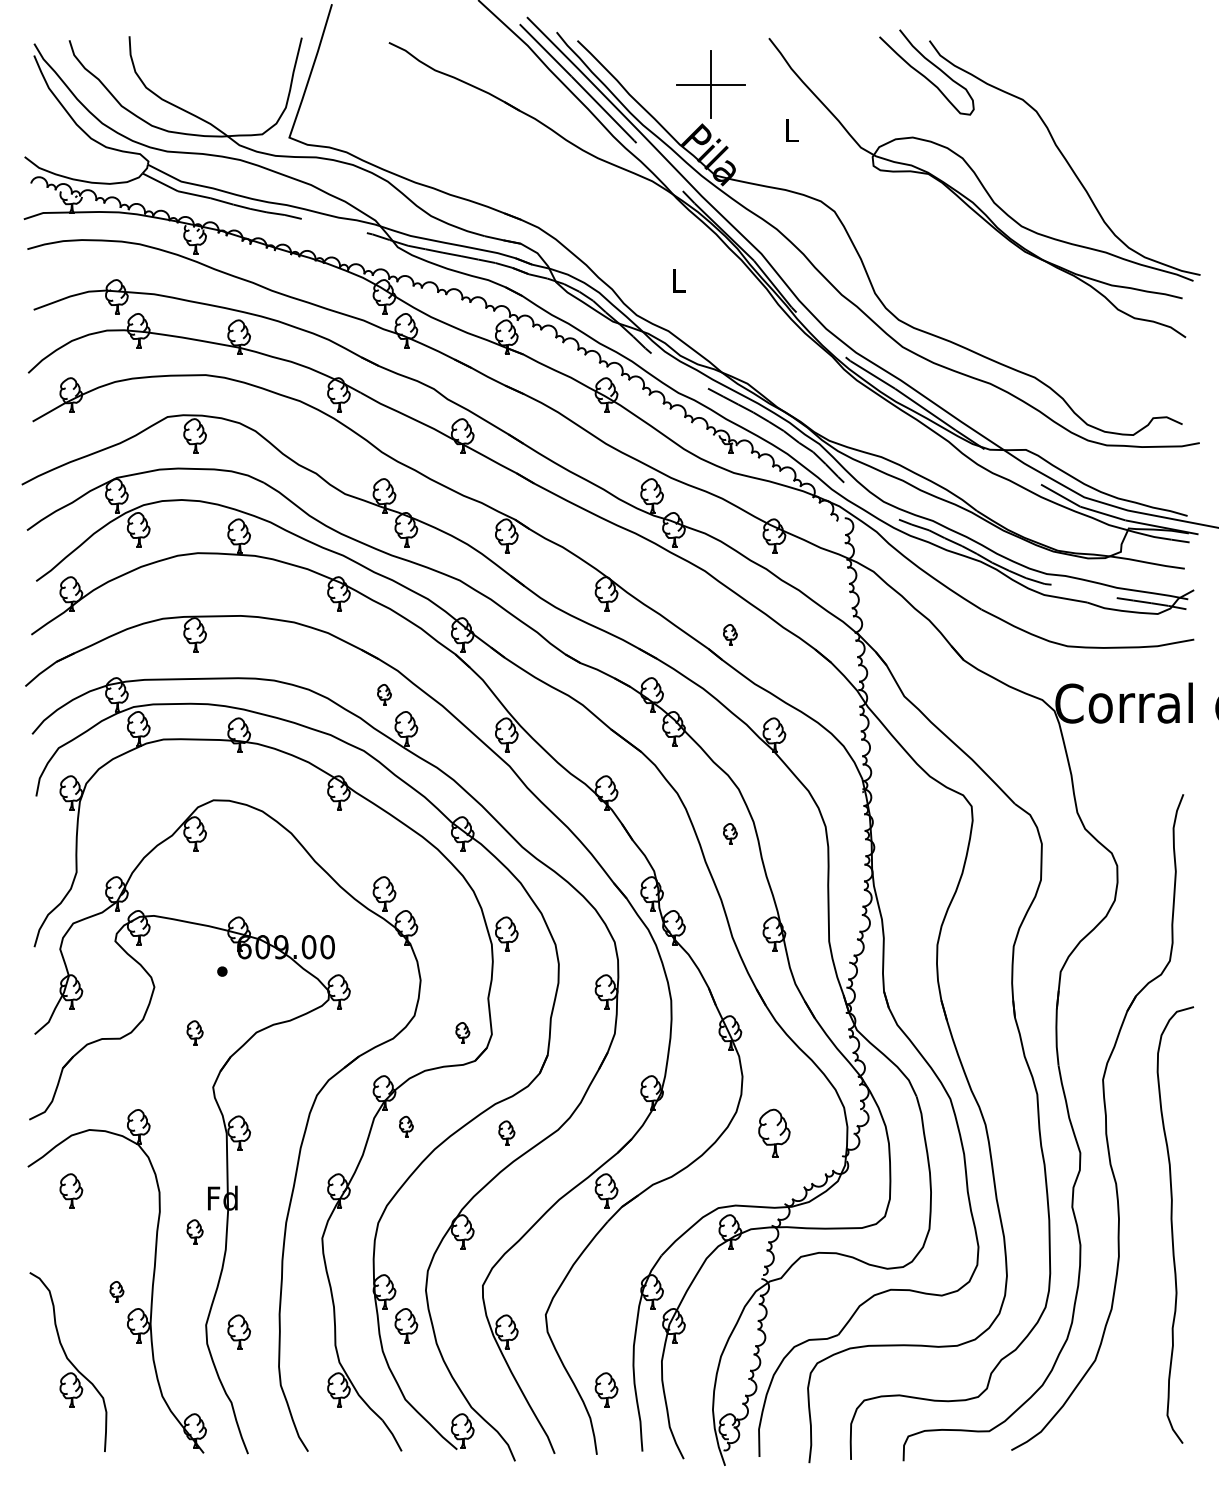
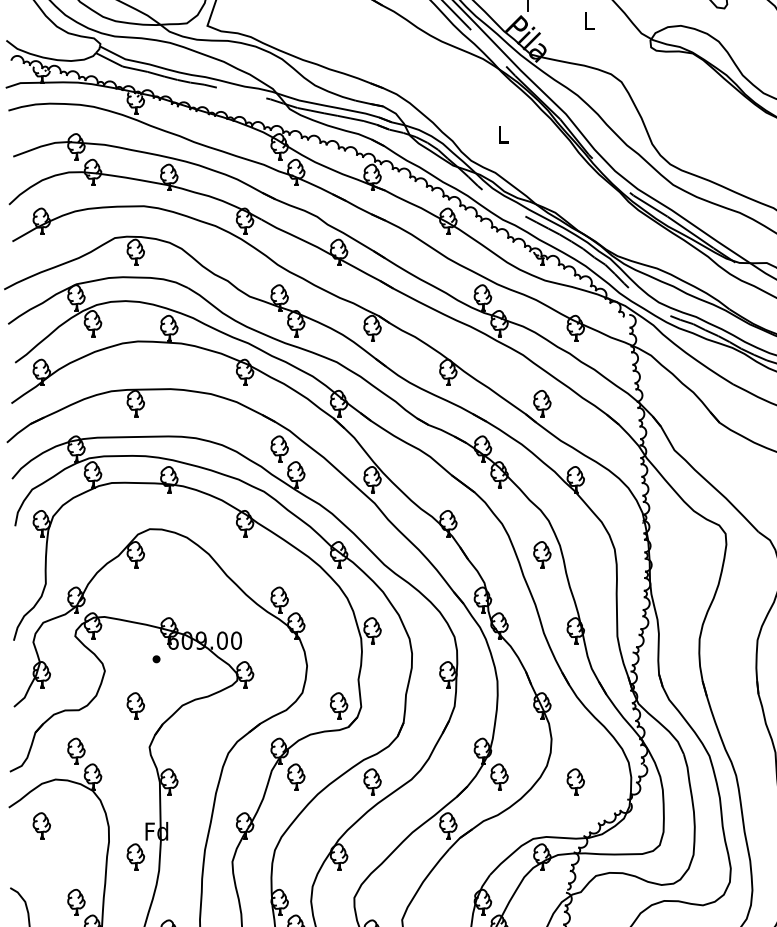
part: (730, 634) -> (542, 403), size x1.67
part: (384, 694) -> (279, 448), size x1.67
part: (730, 833) -> (542, 554), size x1.67
part: (194, 1032) -> (135, 705), size x1.43
part: (462, 1032) -> (338, 705), size x1.67
part: (116, 1092) -> (76, 751), added
part: (406, 1126) -> (296, 776), size x1.67
part: (673, 1126) -> (499, 776), added
part: (506, 1132) -> (372, 781), size x1.43
part: (774, 1132) -> (575, 781), size x0.71
part: (194, 1231) -> (135, 856), size x1.43
part: (116, 1291) -> (76, 902), size x1.67

